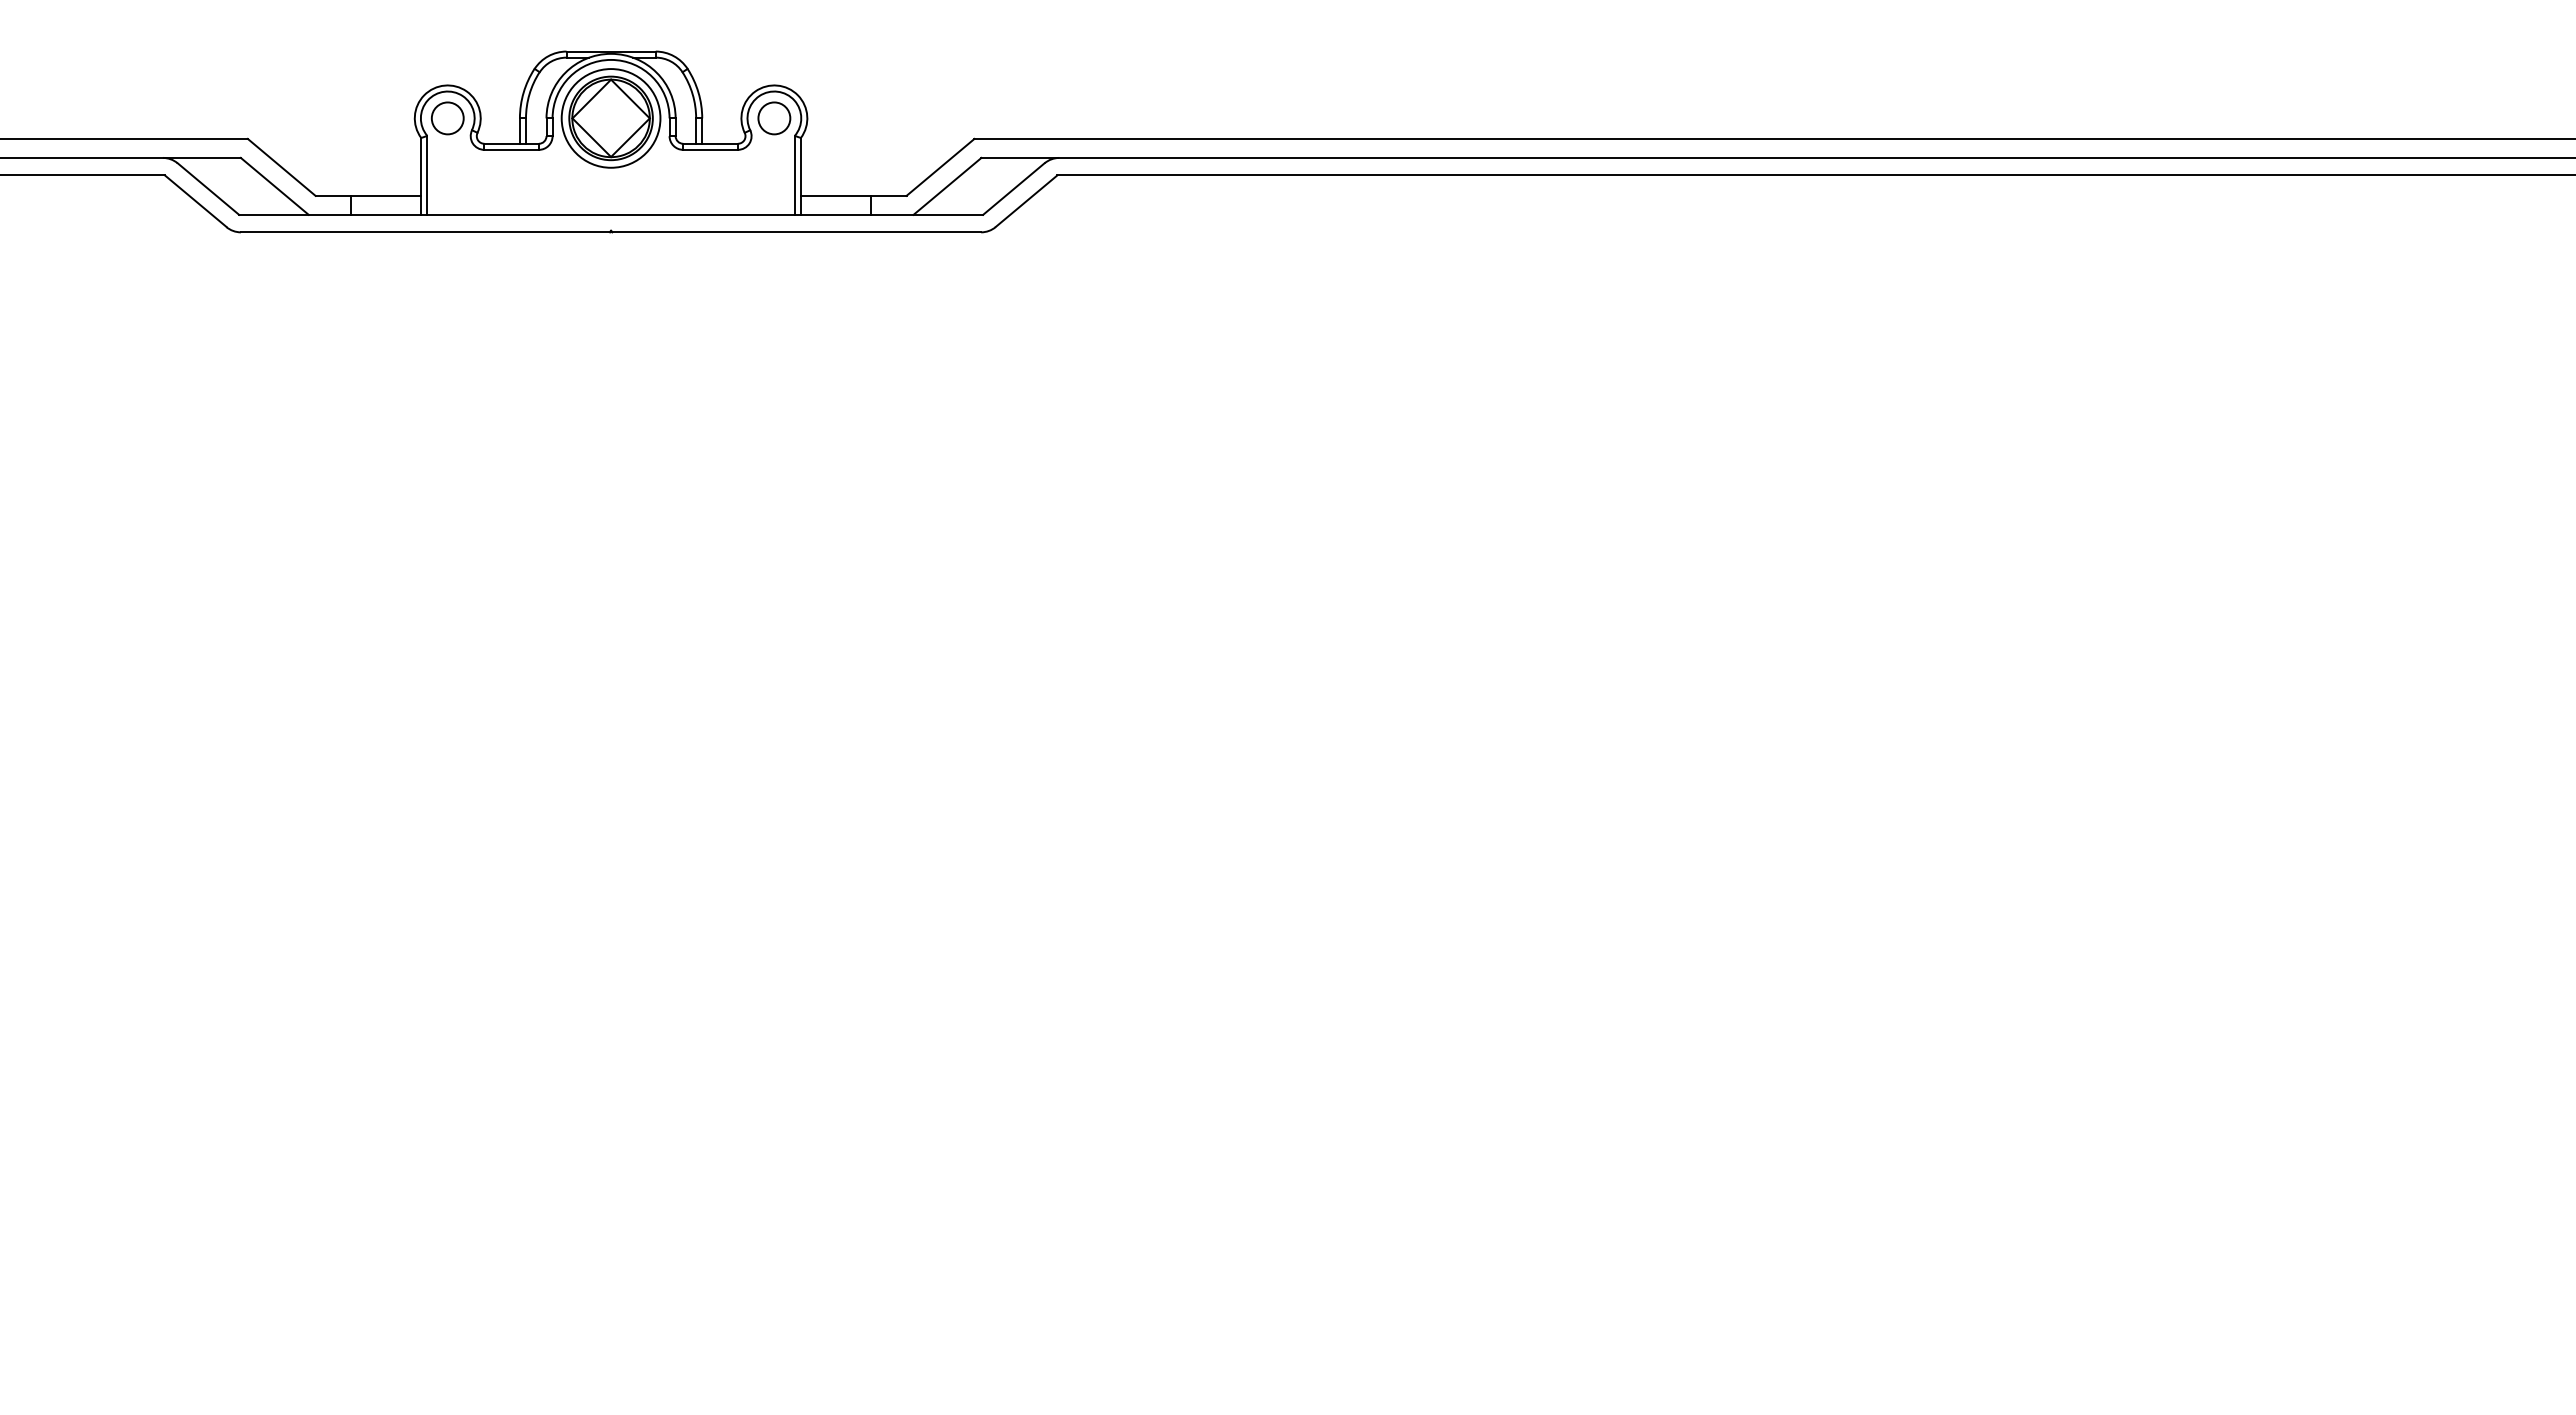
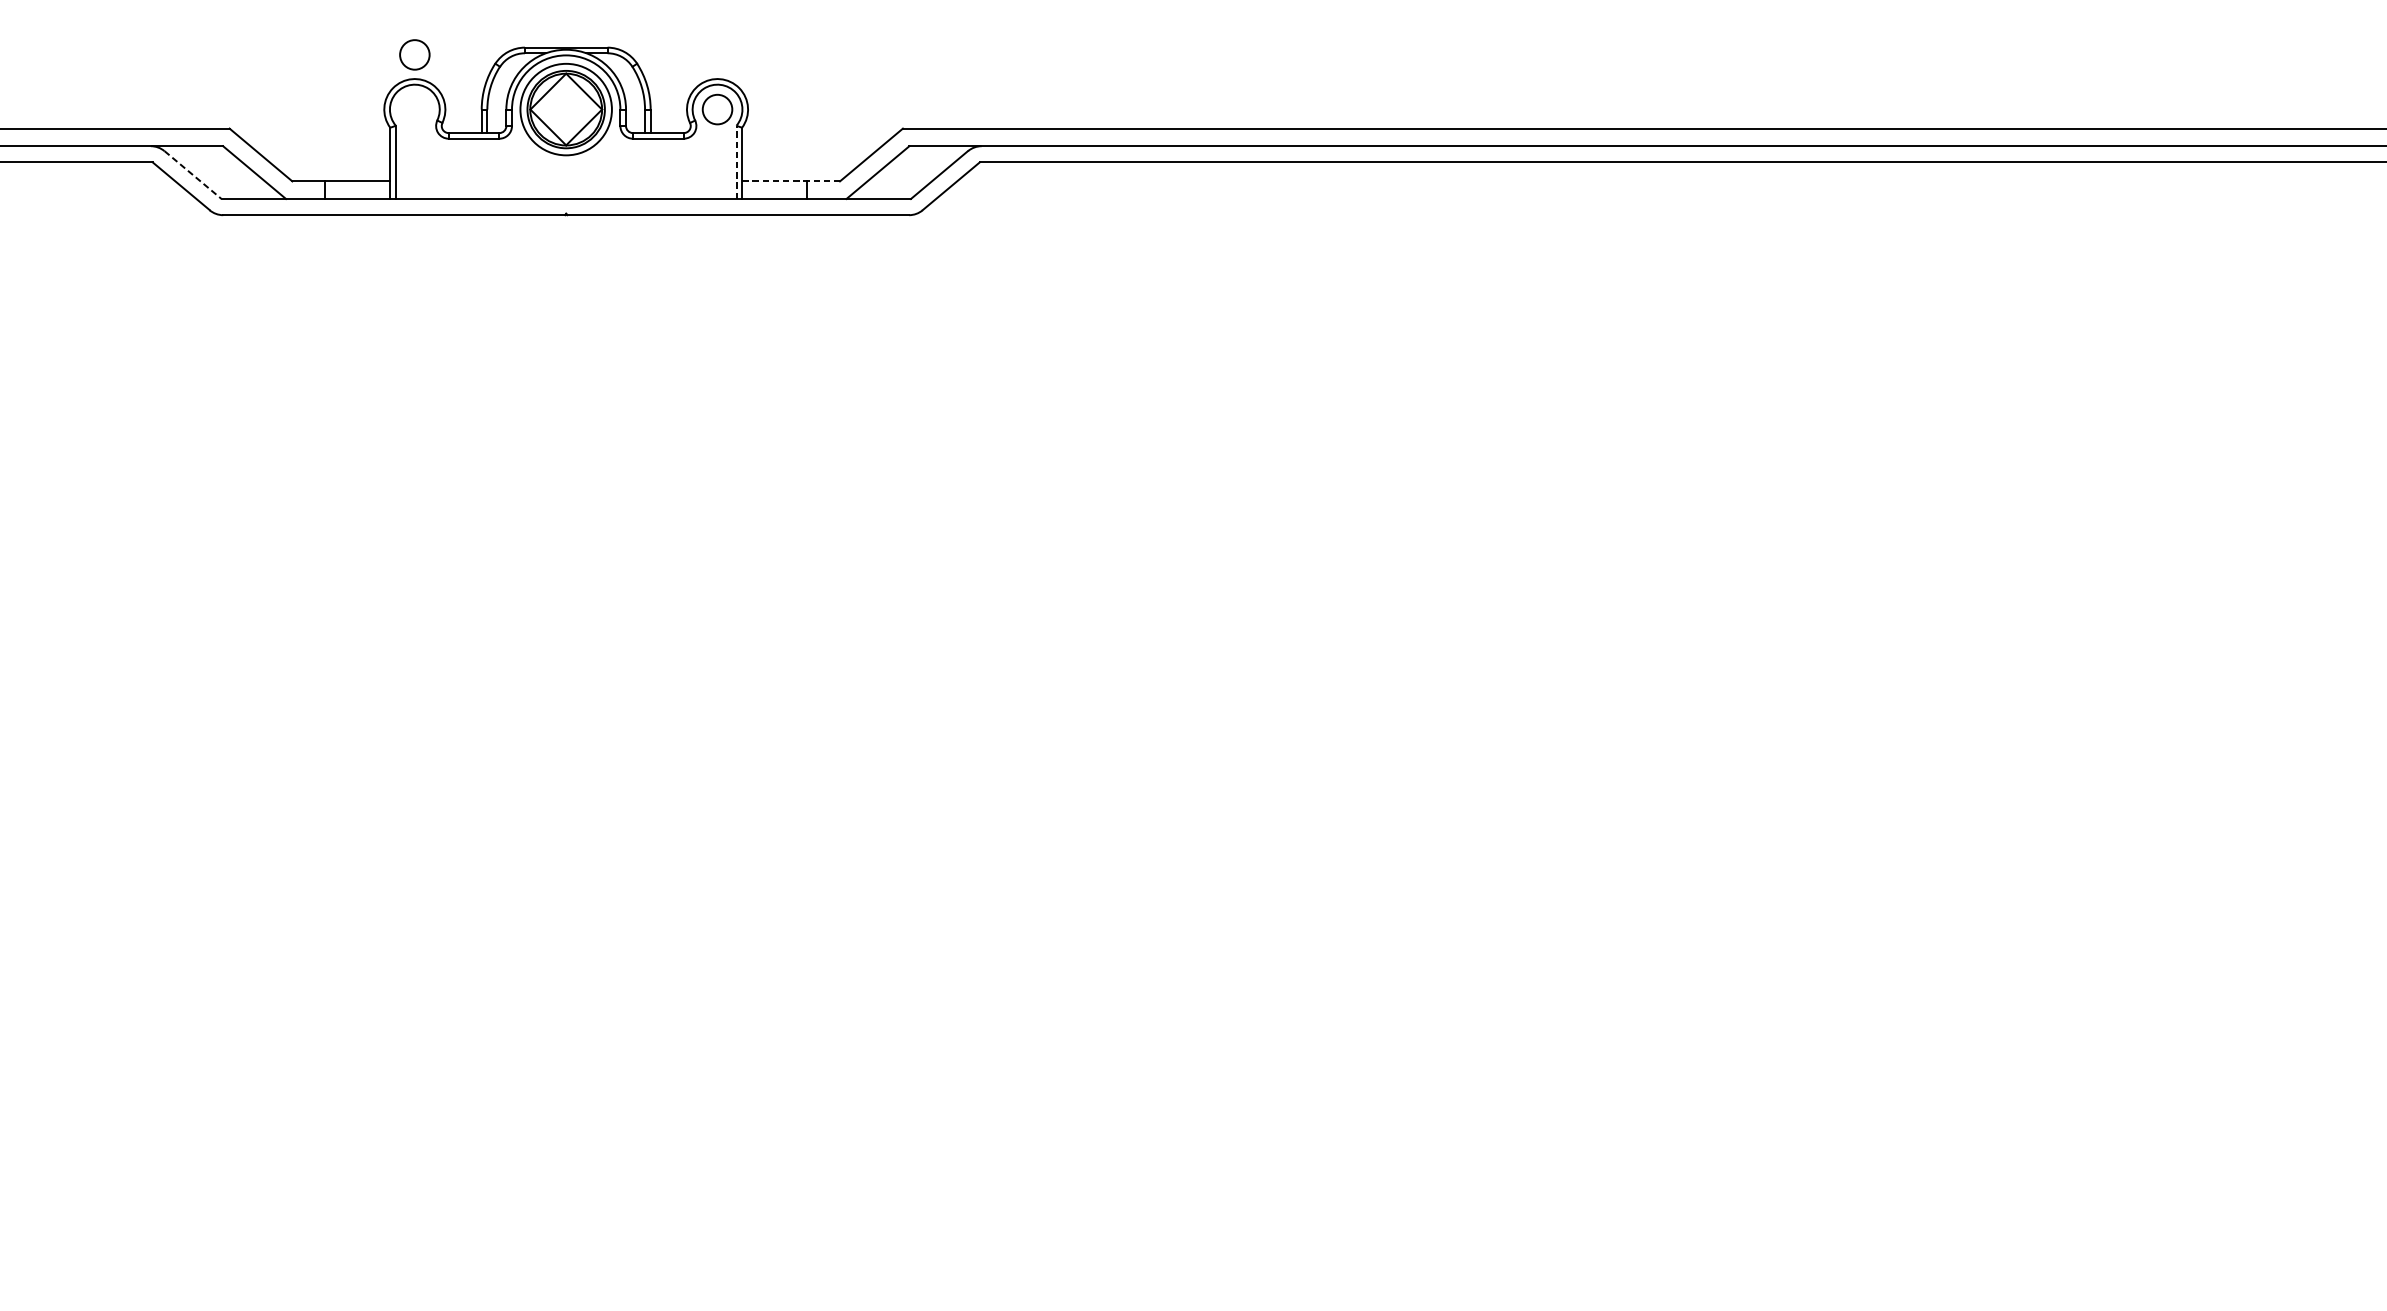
circle: (447, 118) -> (414, 54), moved
line: (794, 174) -> (736, 161), solid -> dashed
line: (208, 189) -> (193, 175), solid -> dashed
line: (853, 195) -> (790, 181), solid -> dashed

